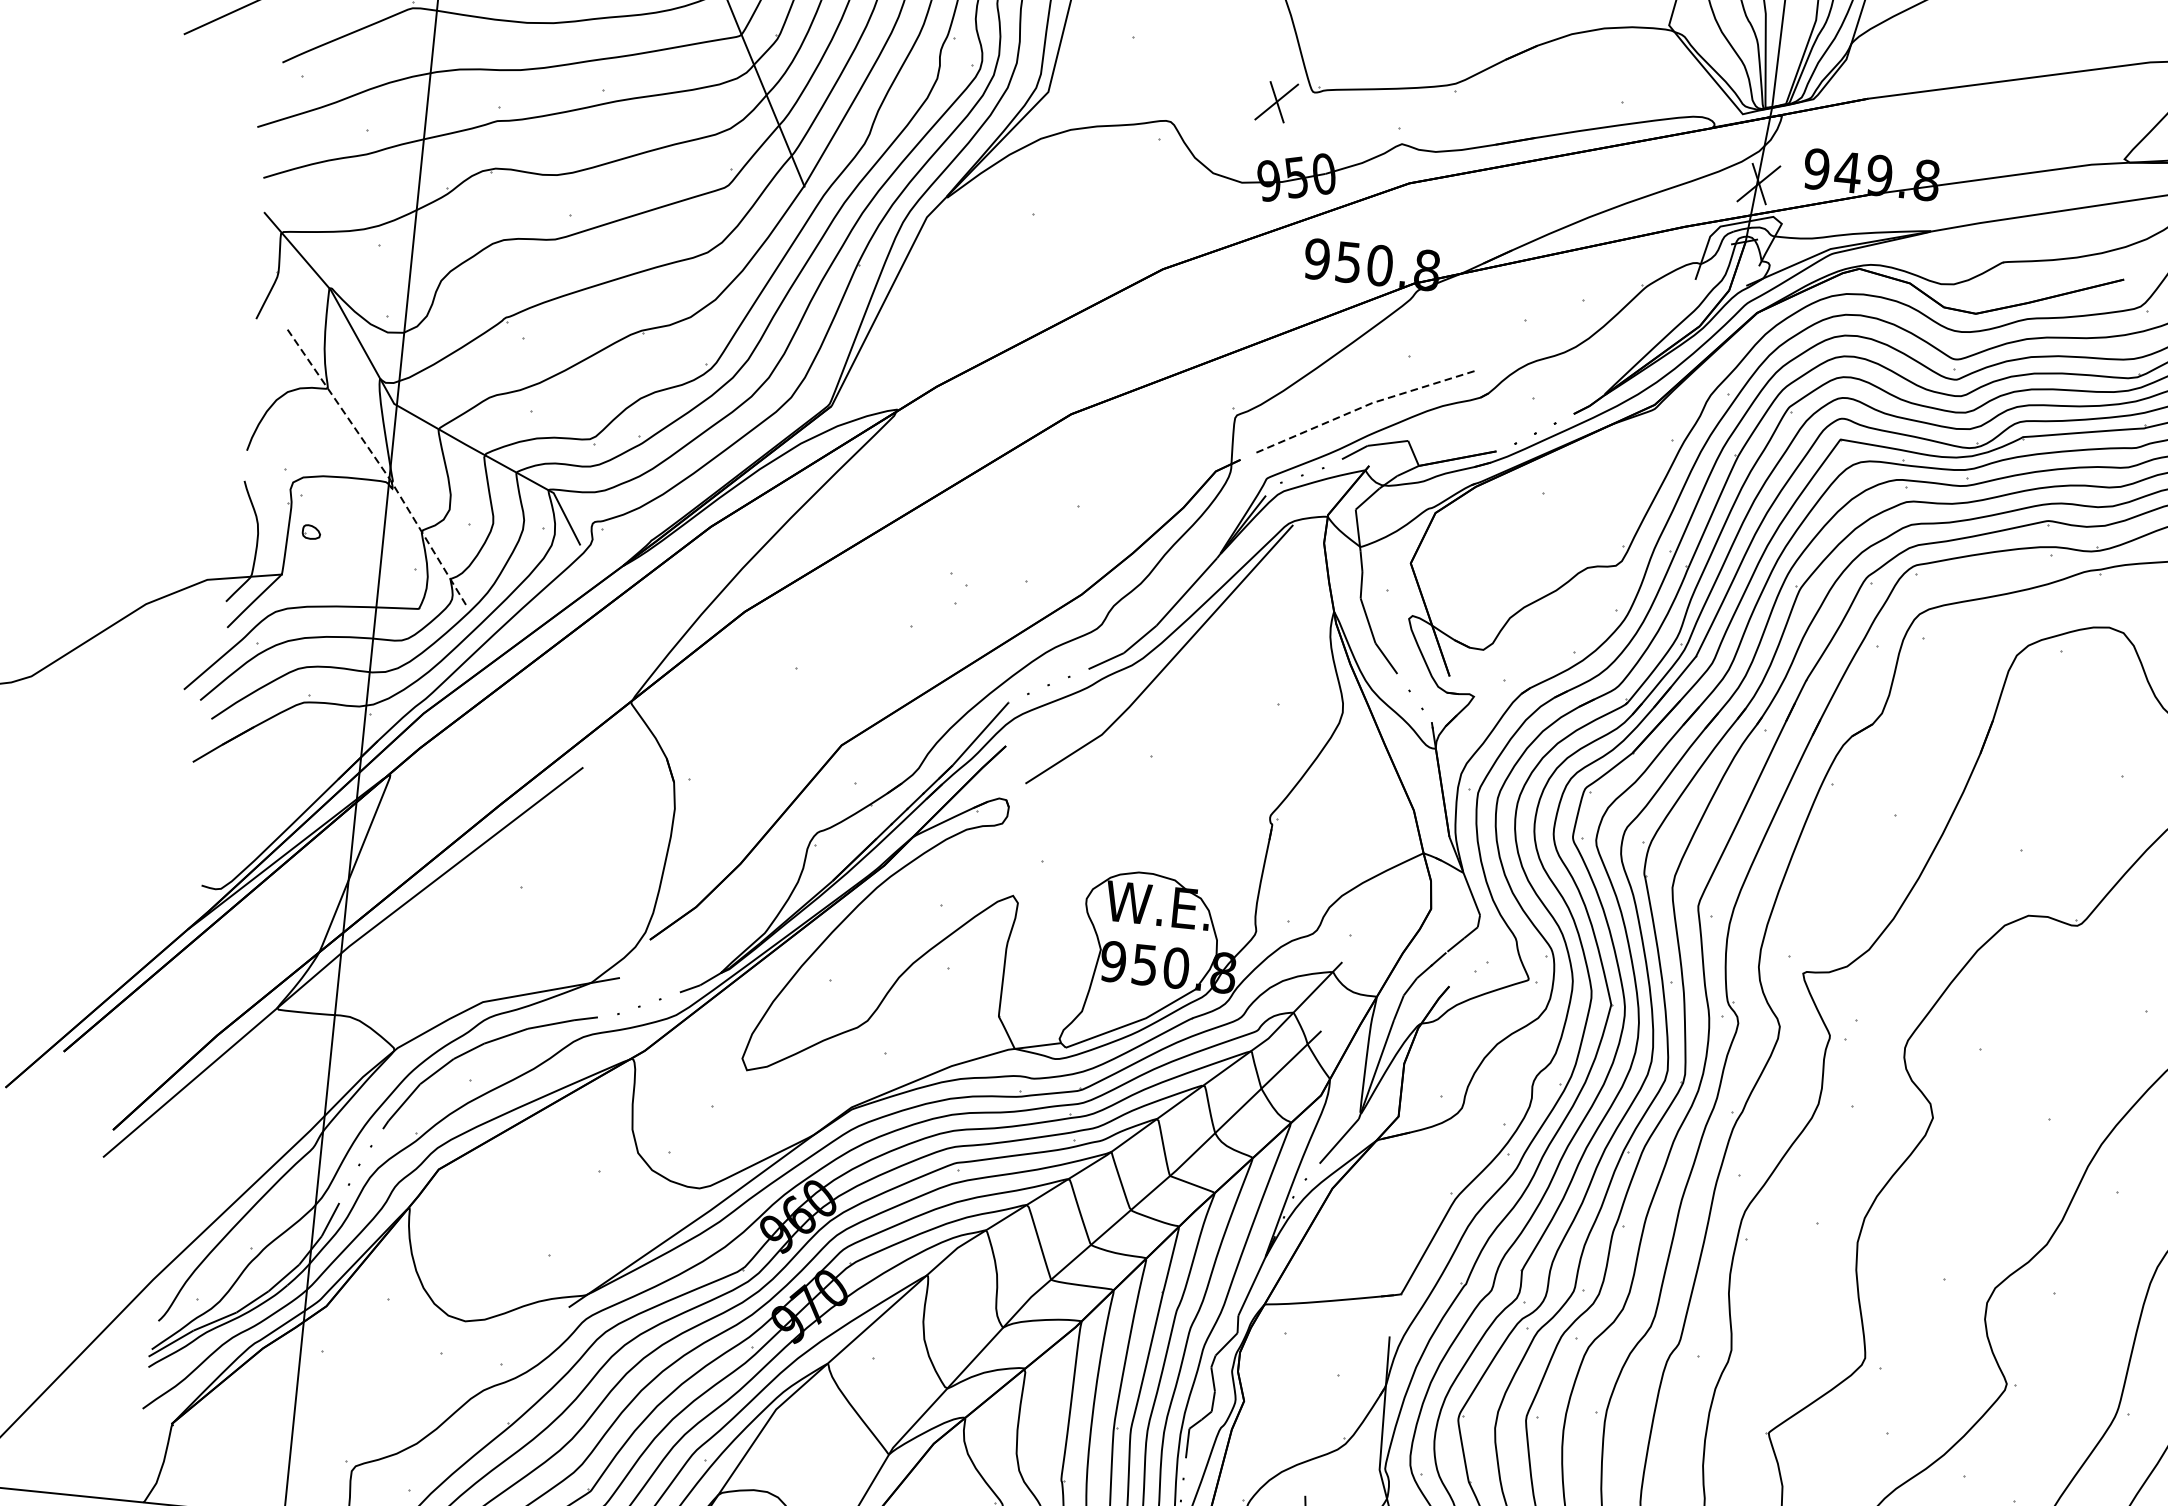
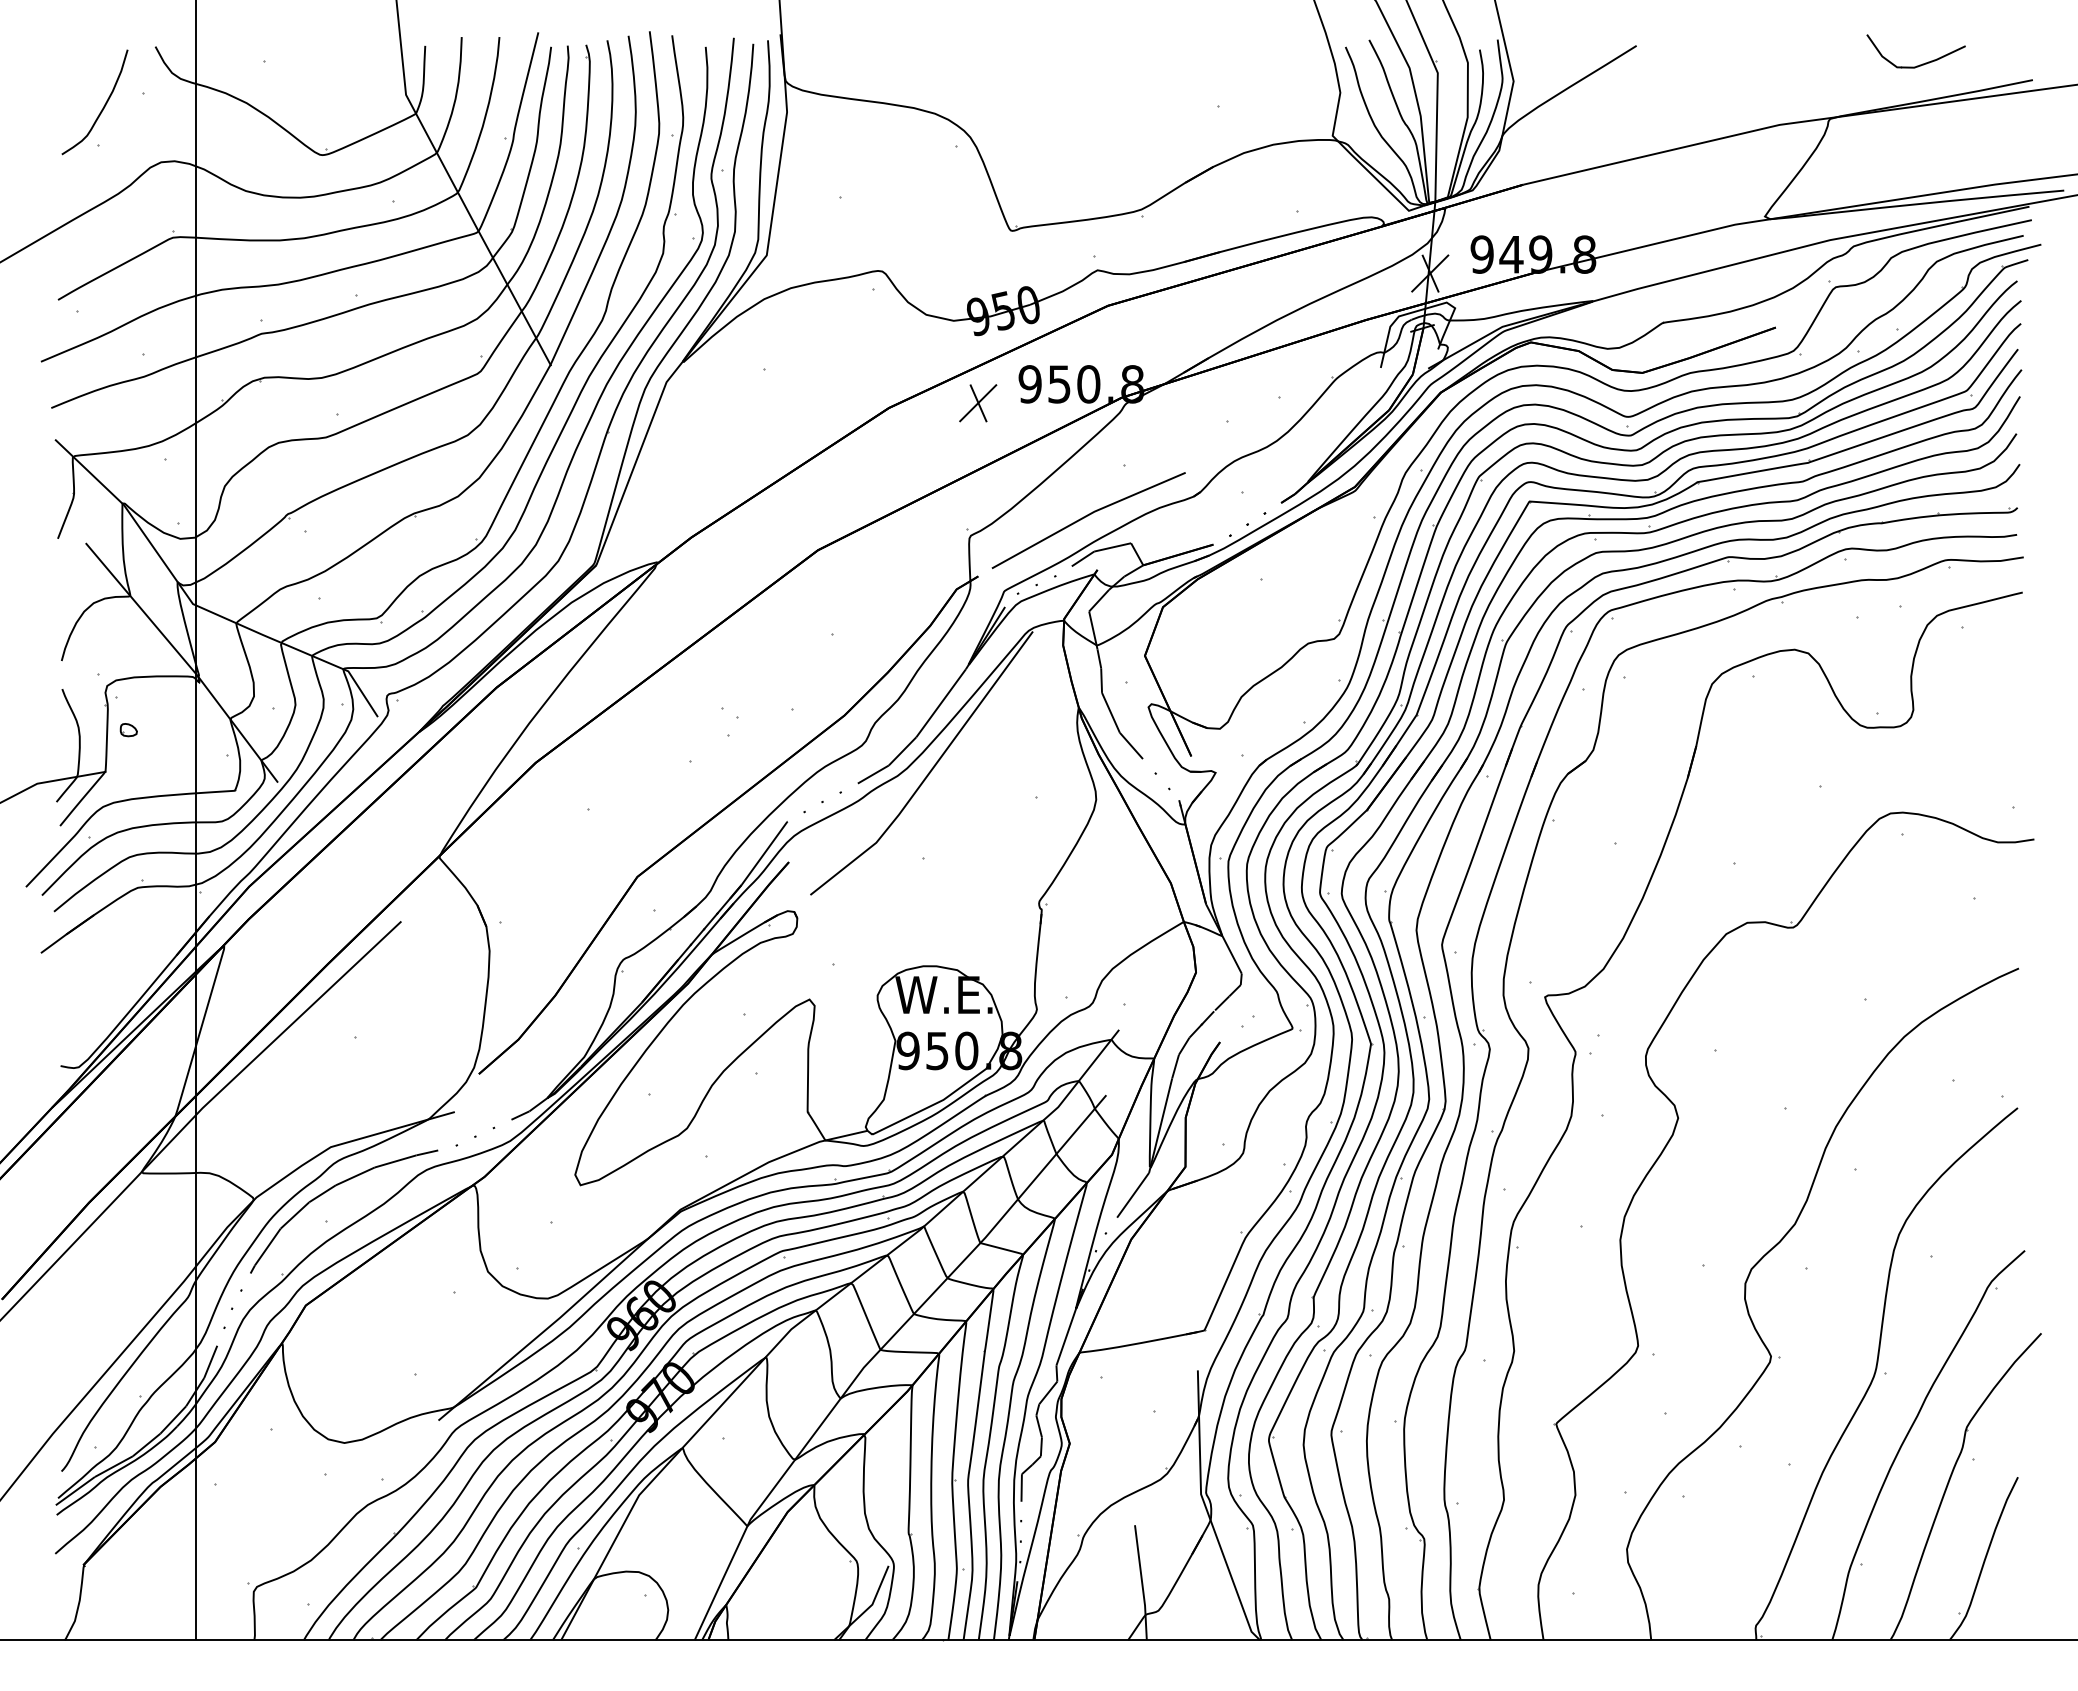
part: (1277, 102) -> (978, 403), moved
line: (1363, 407) -> (1086, 516), dashed -> solid
line: (379, 464) -> (185, 661), dashed -> solid

